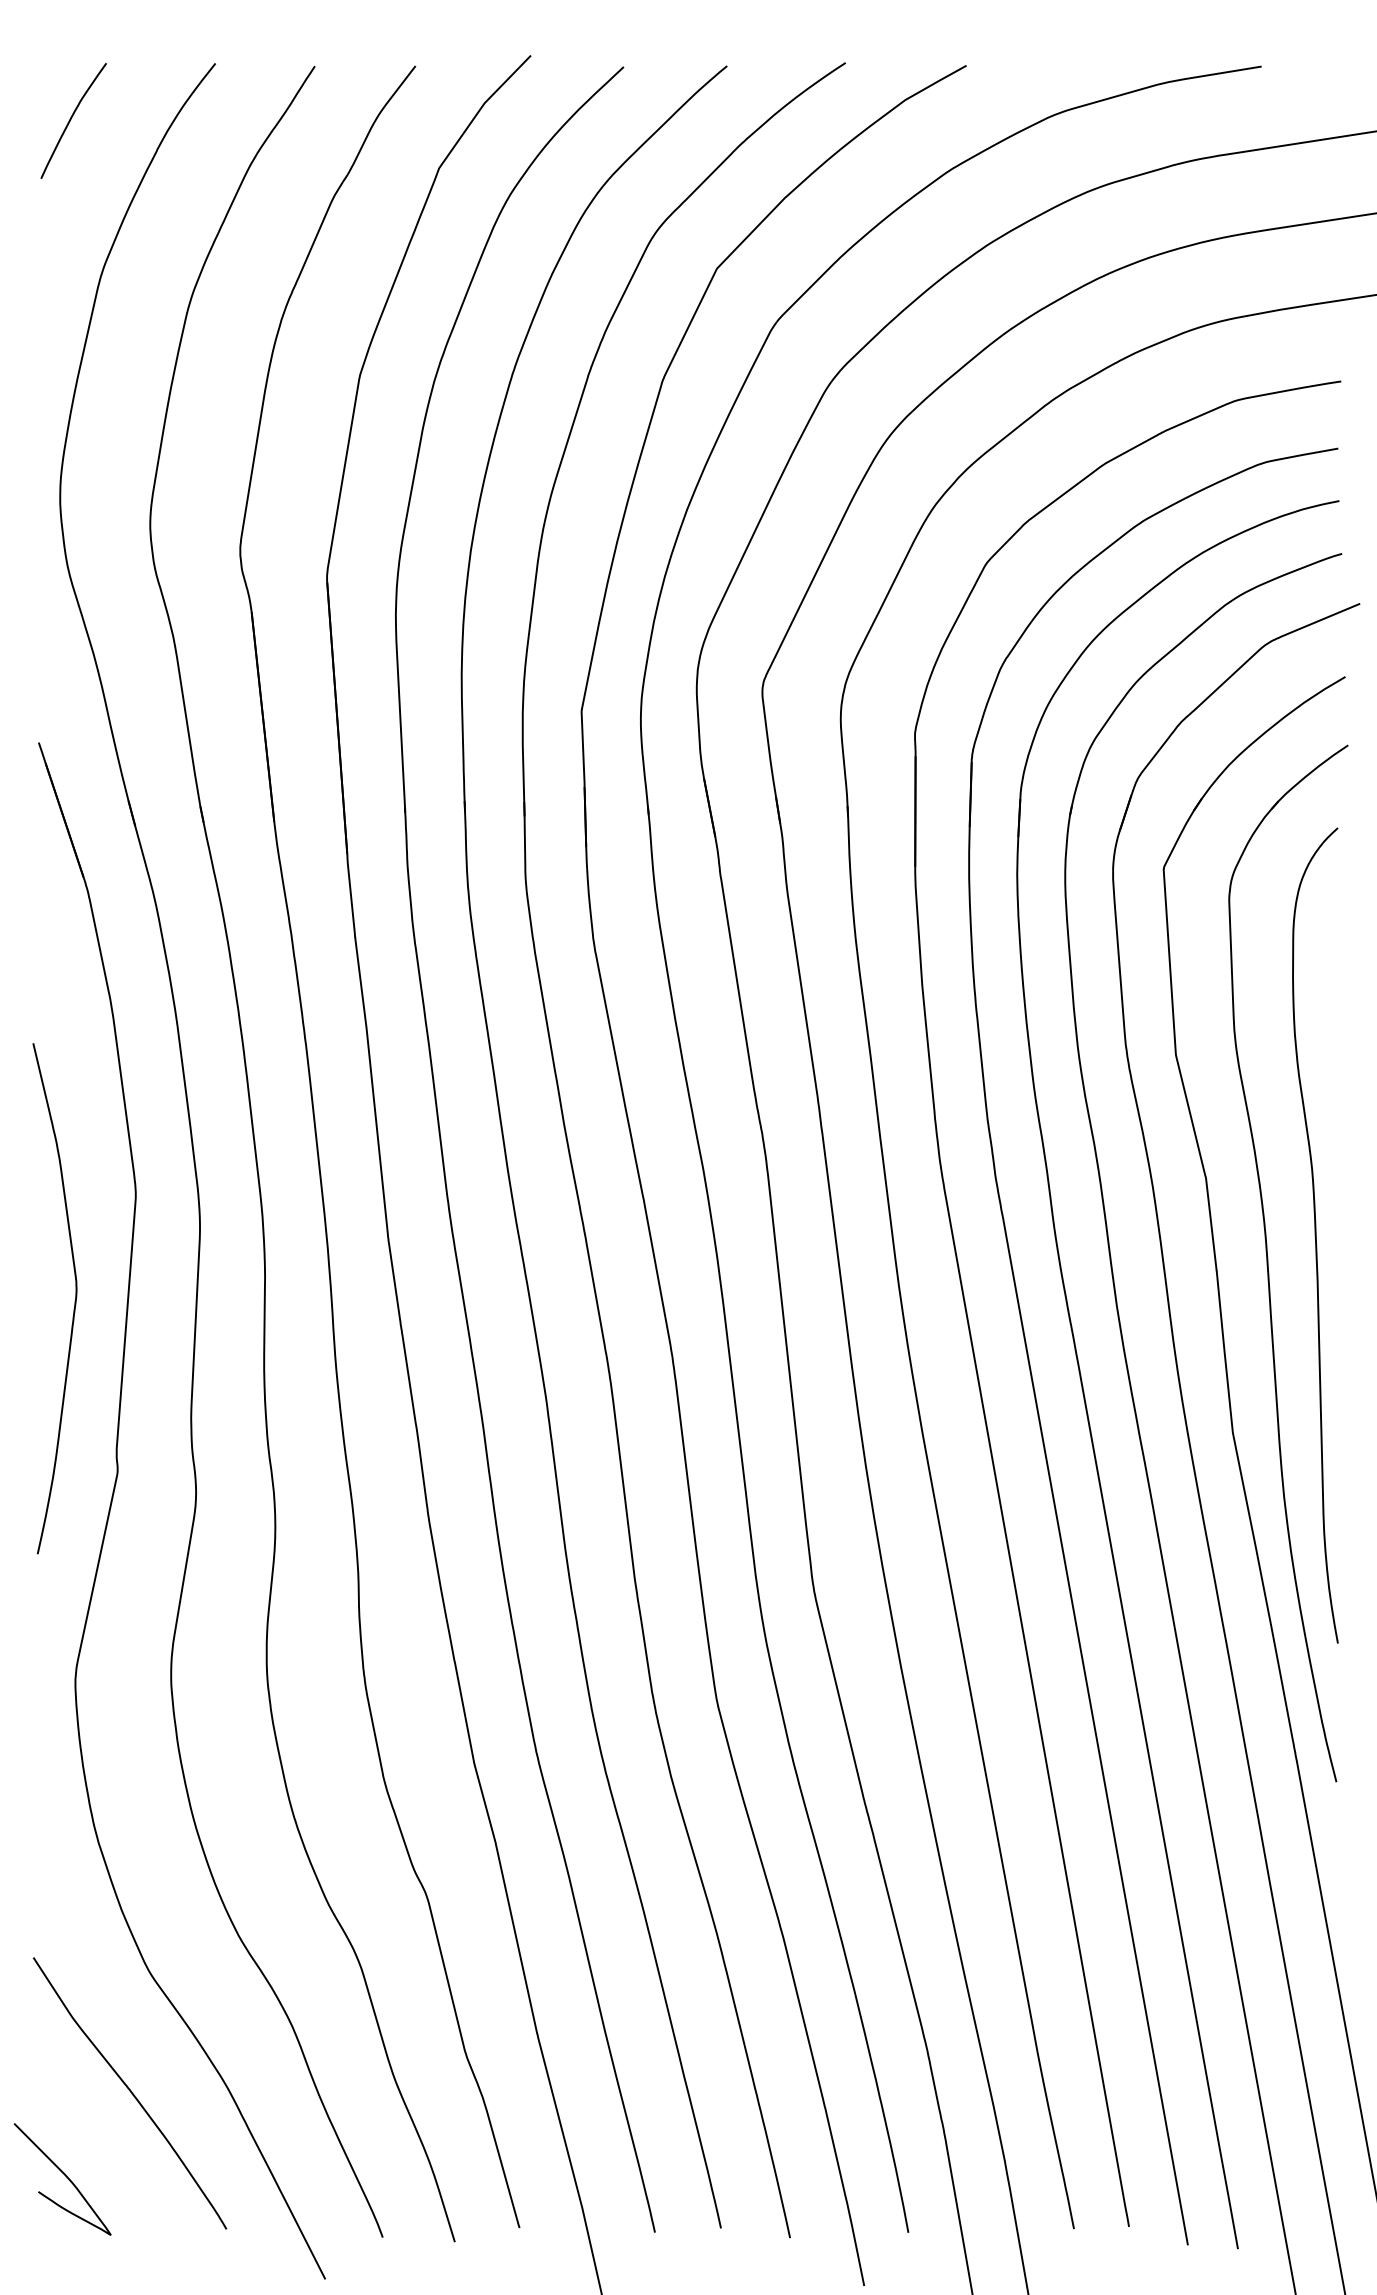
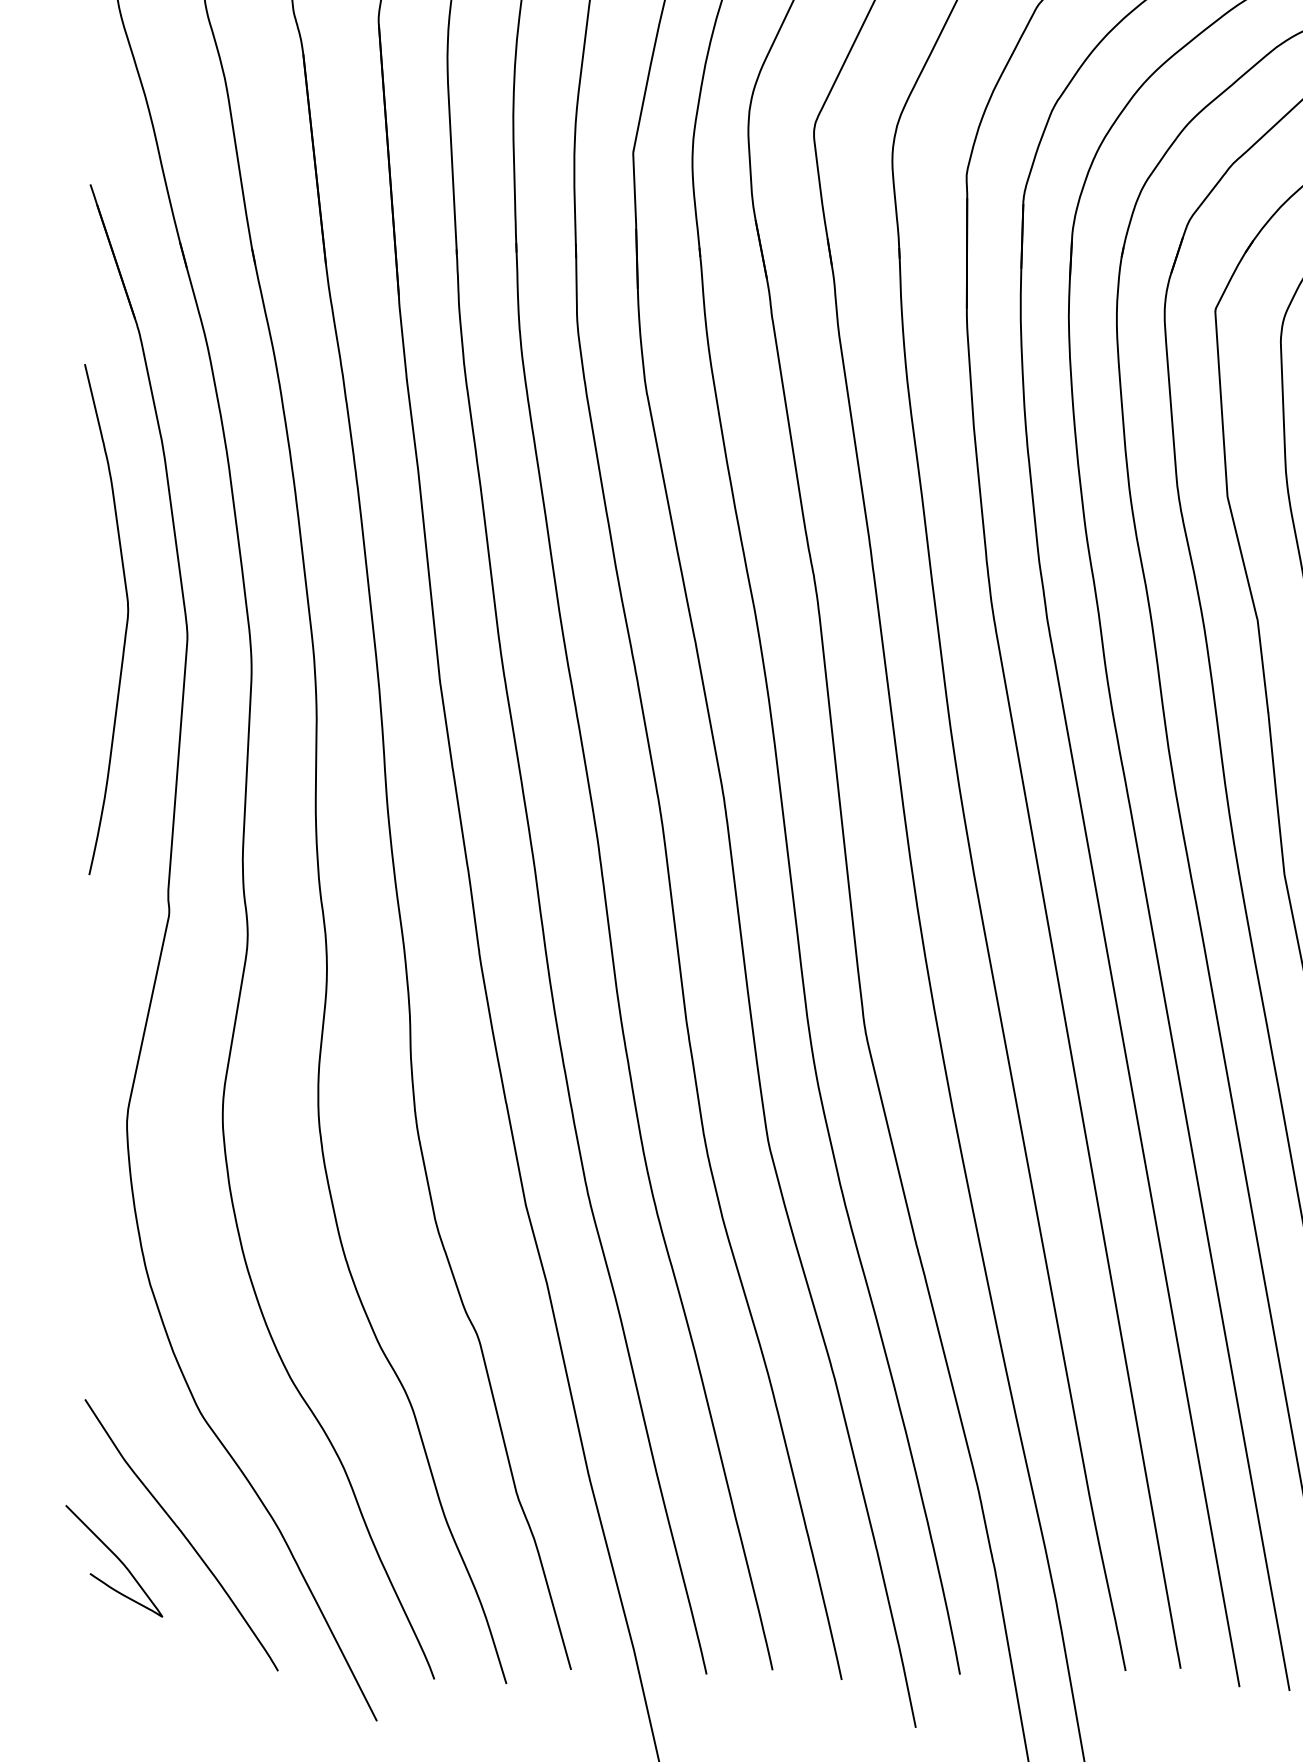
curve: (74, 1300) -> (126, 621), moved
curve: (65, 2176) -> (117, 1558), moved

